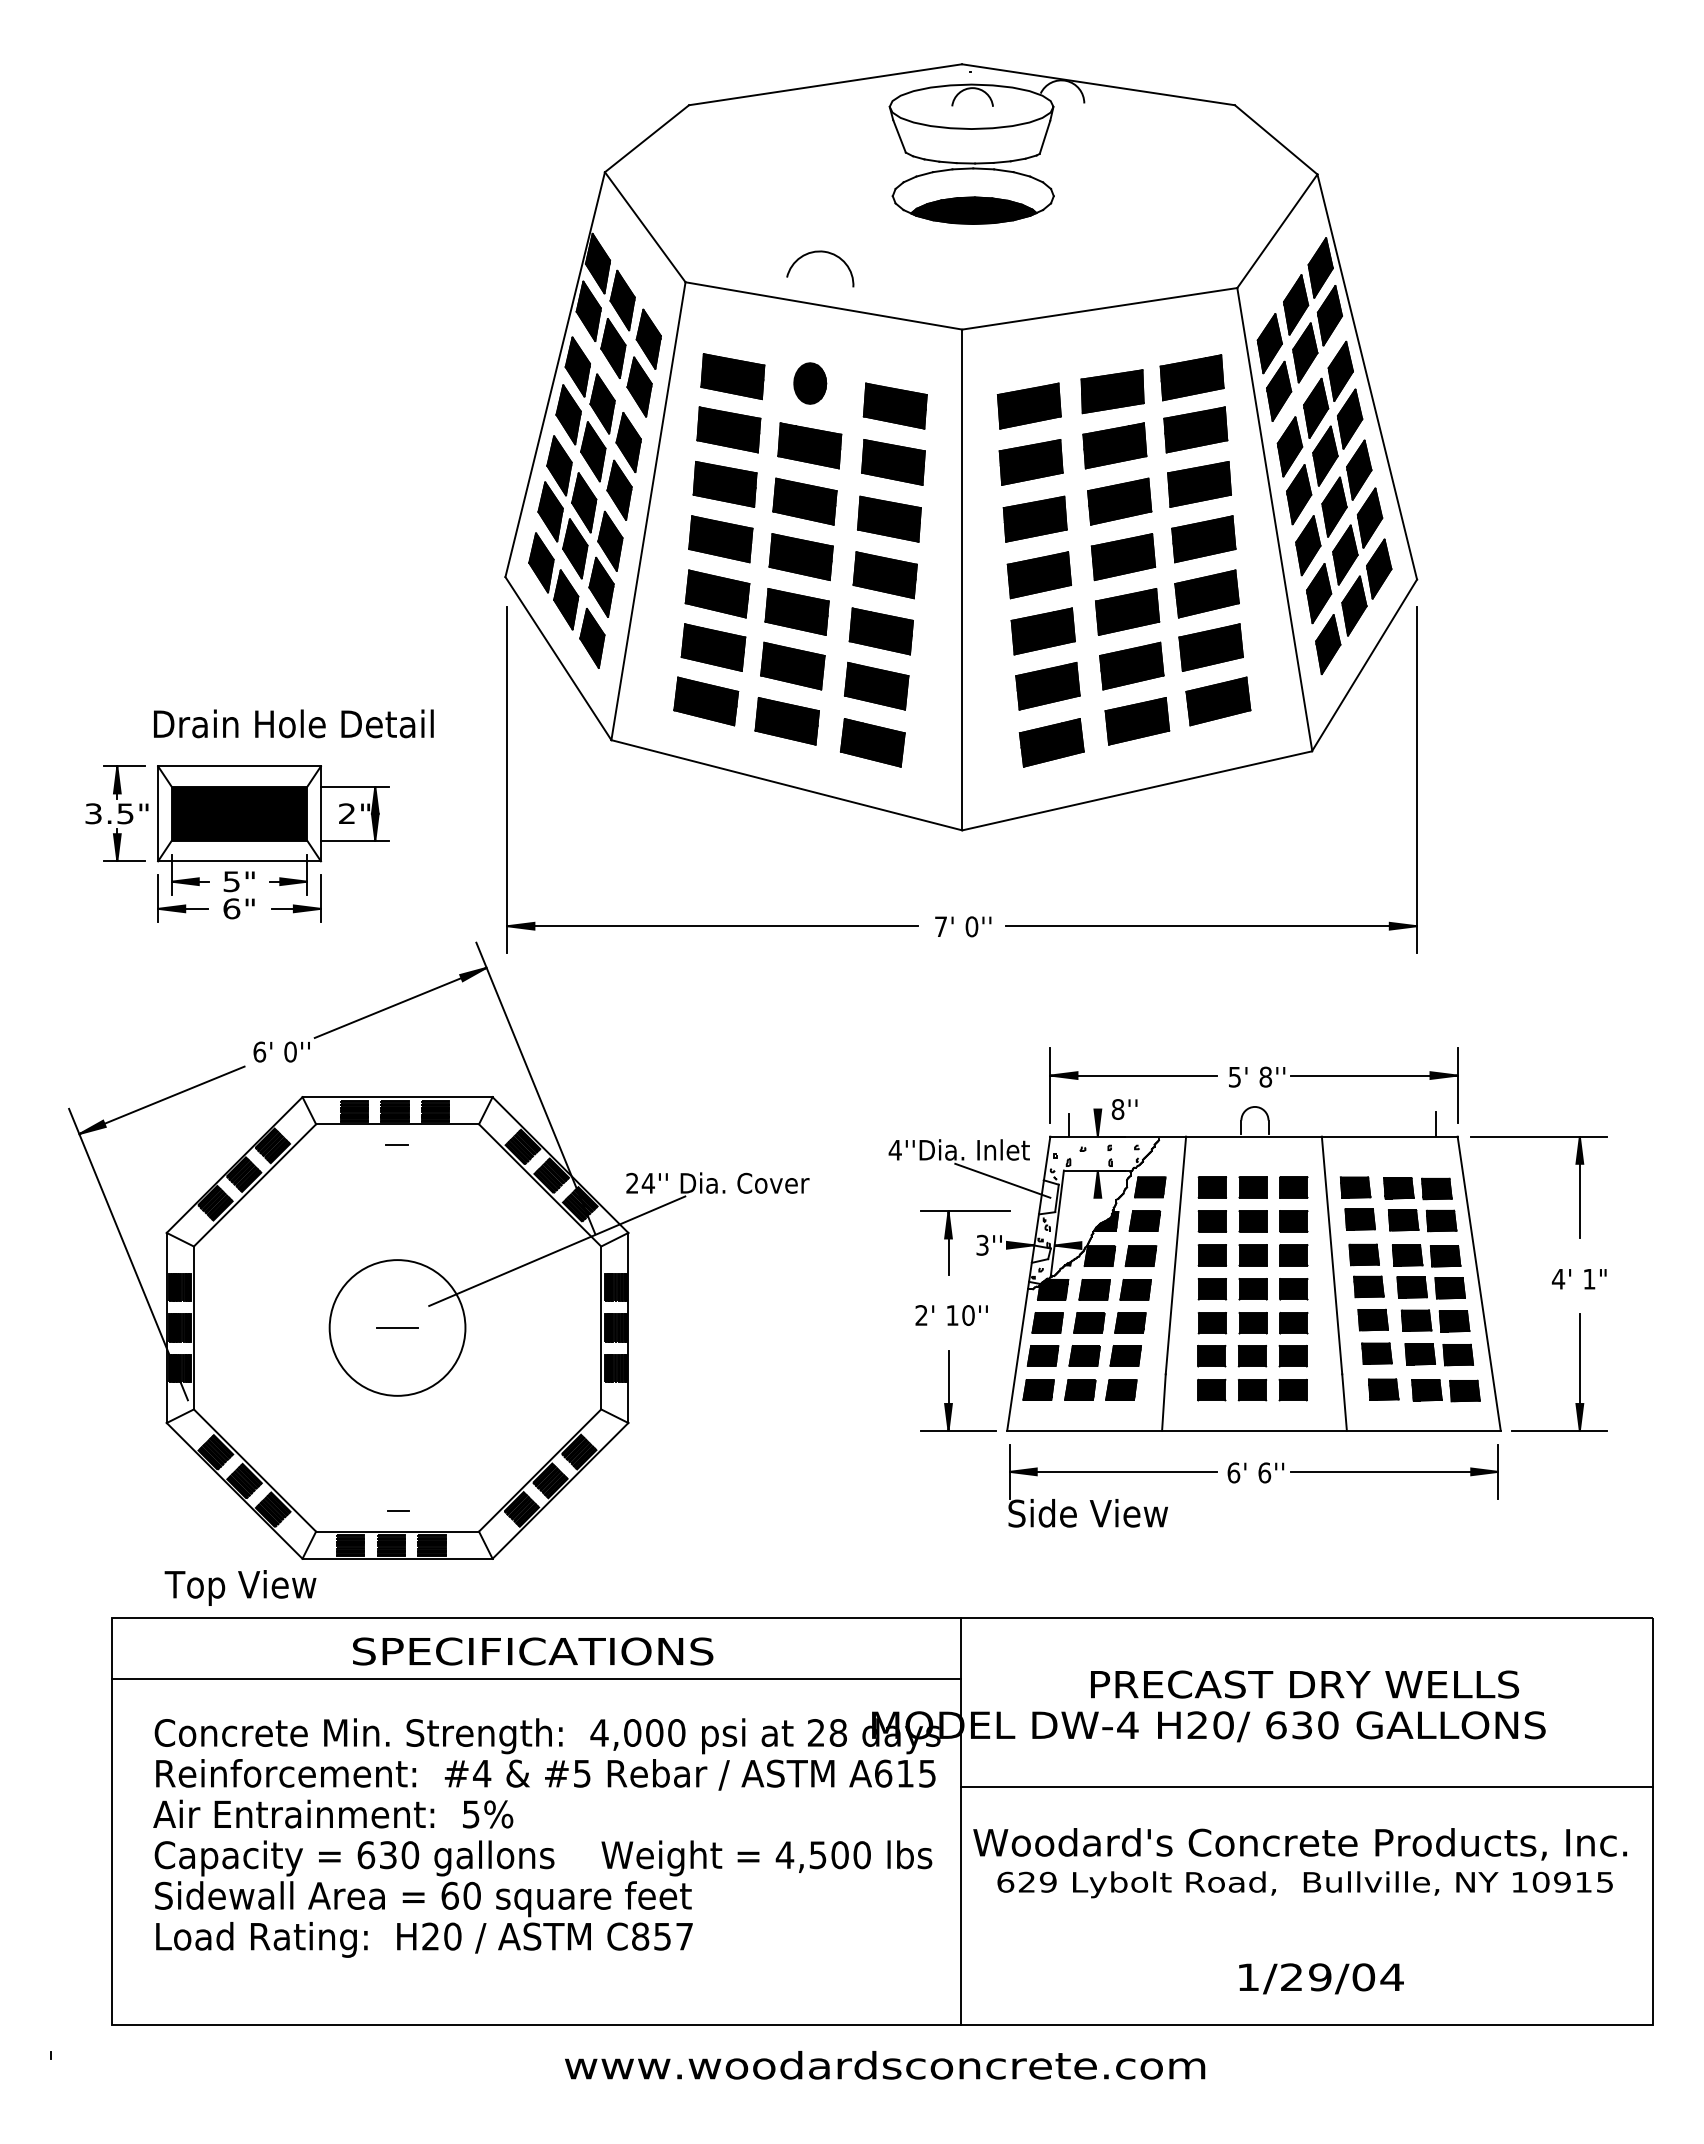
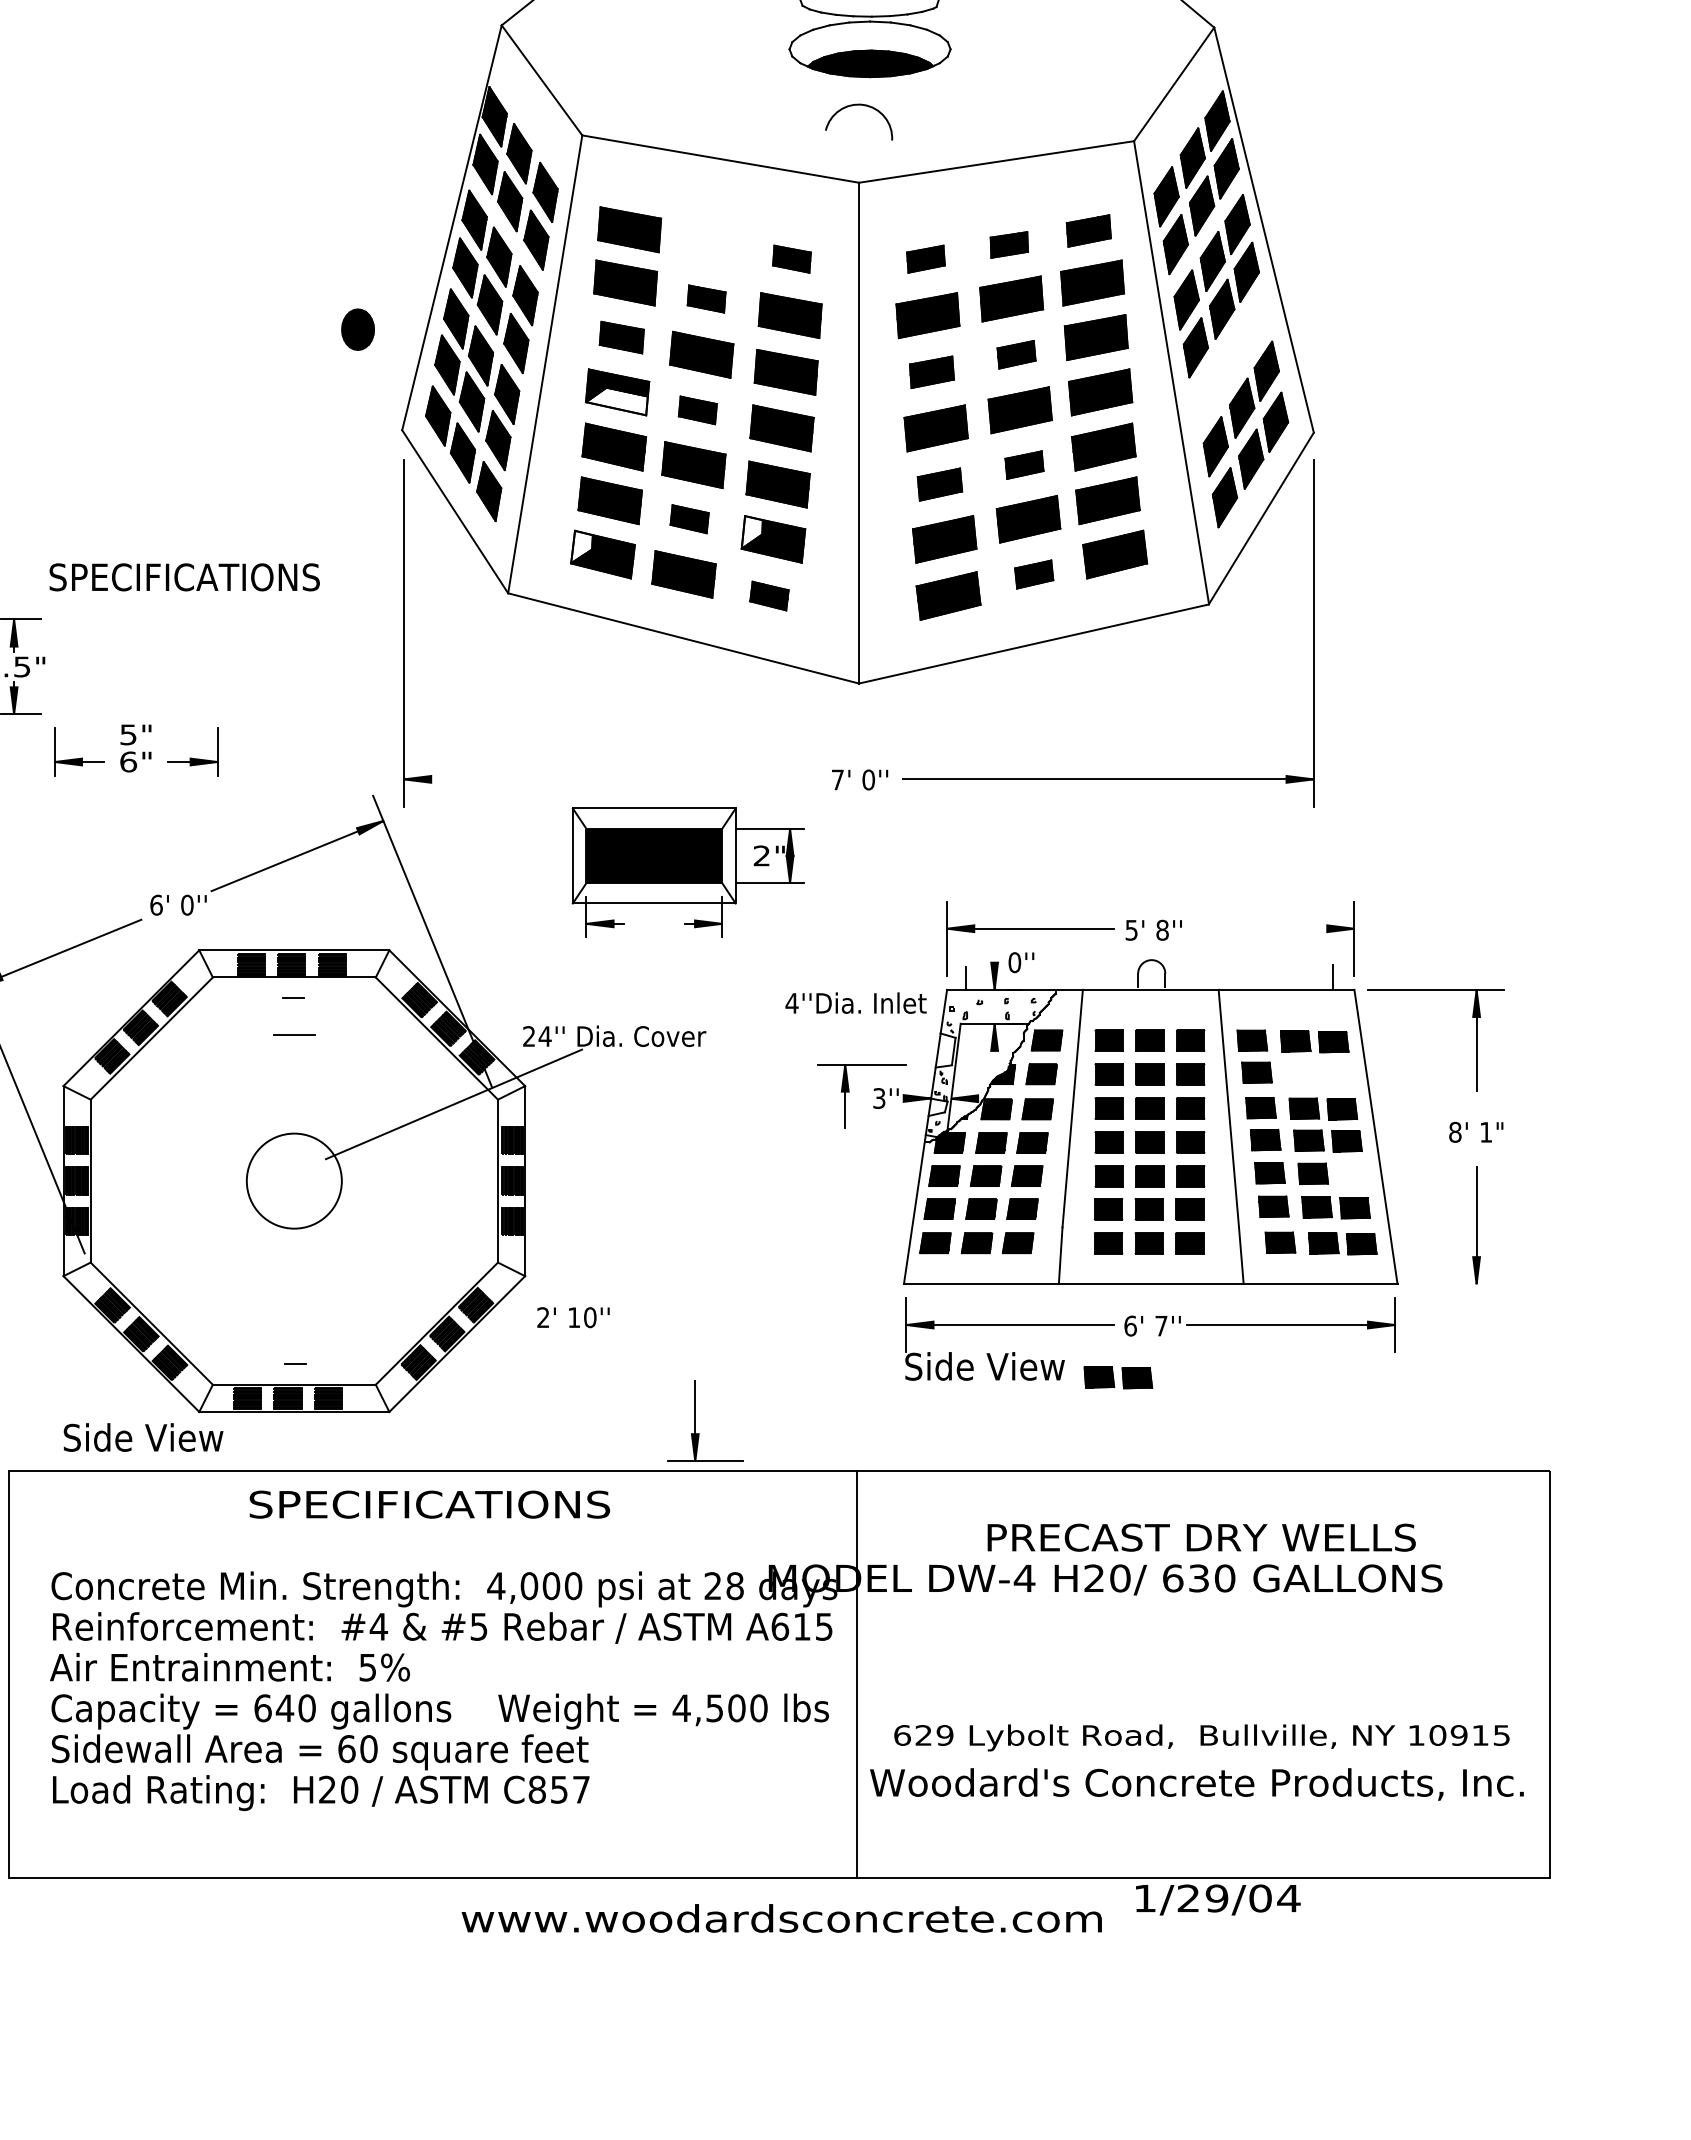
arc: (820, 252) -> (859, 105), moved
part: (1191, 377) -> (1088, 230), size x0.7
part: (810, 383) -> (358, 329), moved
part: (1112, 391) -> (1009, 244), size x0.6
part: (894, 405) -> (791, 258), size x0.6
part: (1028, 405) -> (925, 258), size x0.6
part: (809, 445) -> (706, 298), size x0.6
part: (724, 484) -> (621, 337), size x0.7
part: (1119, 501) -> (1016, 354), size x0.6
part: (1333, 507) -> (1230, 360), removed
part: (1034, 518) -> (931, 371), size x0.7
fill: (720, 548) -> (617, 401), removed
part: (800, 557) -> (697, 410), size x0.6
part: (1127, 611) -> (1024, 464), size x0.6
part: (1042, 631) -> (939, 484), size x0.7
part: (792, 665) -> (689, 518), size x0.6
fill: (855, 678) -> (752, 531), removed
fill: (685, 693) -> (582, 546), removed
part: (1137, 721) -> (1034, 574), size x0.6
text: (292, 723) -> (189, 576), Drain Hole Detail -> SPECIFICATIONS
part: (872, 742) -> (769, 595), size x0.6
part: (273, 830) -> (688, 872), moved
line: (712, 926) -> (609, 779), removed
line: (1373, 1075) -> (1270, 928), removed
text: (1117, 1109) -> (1014, 962), 8'' -> 0''
line: (1002, 1180) -> (899, 1033), removed
part: (1422, 1220) -> (1118, 1377), moved
text: (1558, 1278) -> (1455, 1131), 4' -> 8'
text: (951, 1315) -> (573, 1317), moved
part: (1454, 1321) -> (1351, 1174), removed
circle: (397, 1327) -> (294, 1180), size x0.7
line: (397, 1327) -> (294, 1034), moved
part: (949, 1390) -> (696, 1420), moved
line: (1558, 1431) -> (1455, 1284), removed
text: (1264, 1472) -> (1161, 1325), 6'' -> 7''
text: (245, 1587) -> (142, 1440), Top View -> Side View
line: (536, 1678) -> (433, 1531), removed
line: (1306, 1787) -> (1203, 1640), removed
text: (1299, 1844) -> (1196, 1784), moved
text: (388, 1855) -> (285, 1708), 630 -> 640
text: (1321, 1978) -> (1218, 1899), moved

